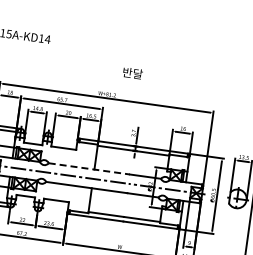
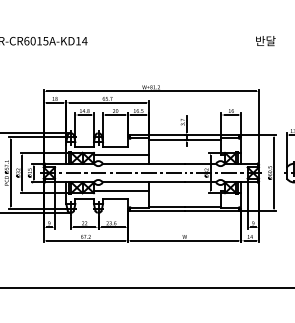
text: (132, 73) -> (265, 41), moved
line: (67, 157) -> (120, 155), added
line: (89, 168) -> (143, 163), dashed -> solid
line: (62, 192) -> (120, 190), added

